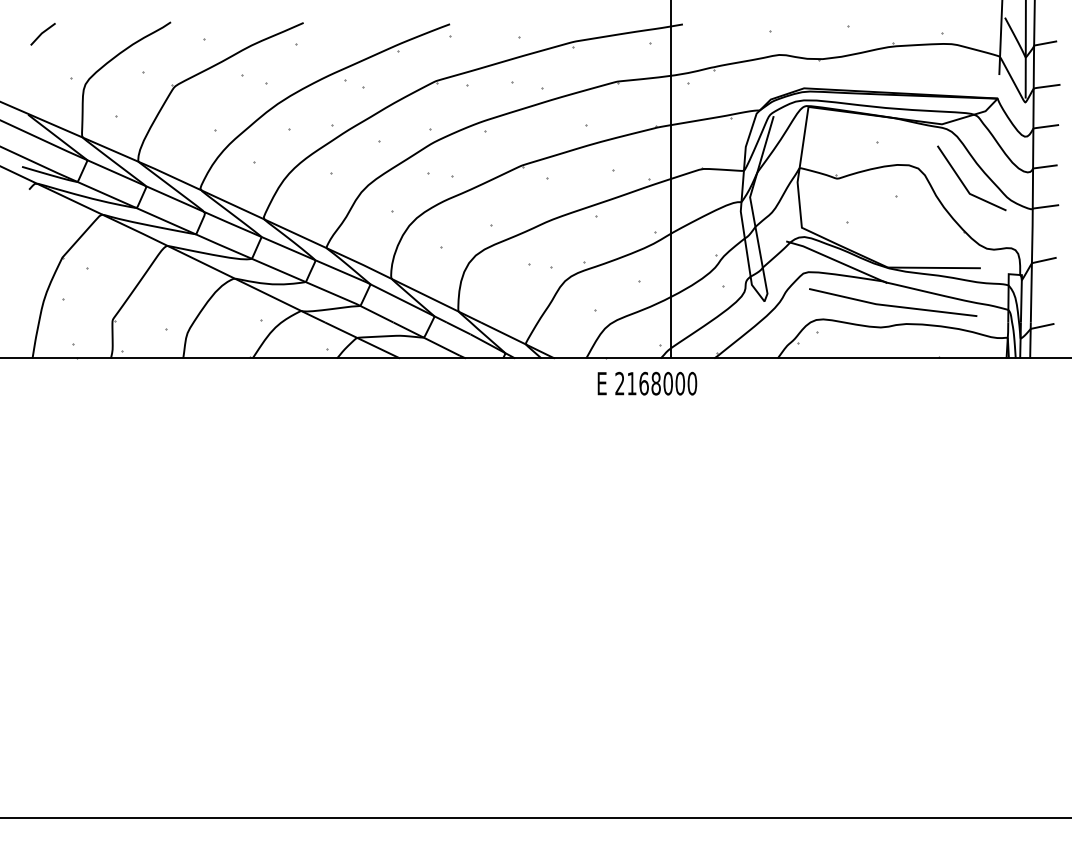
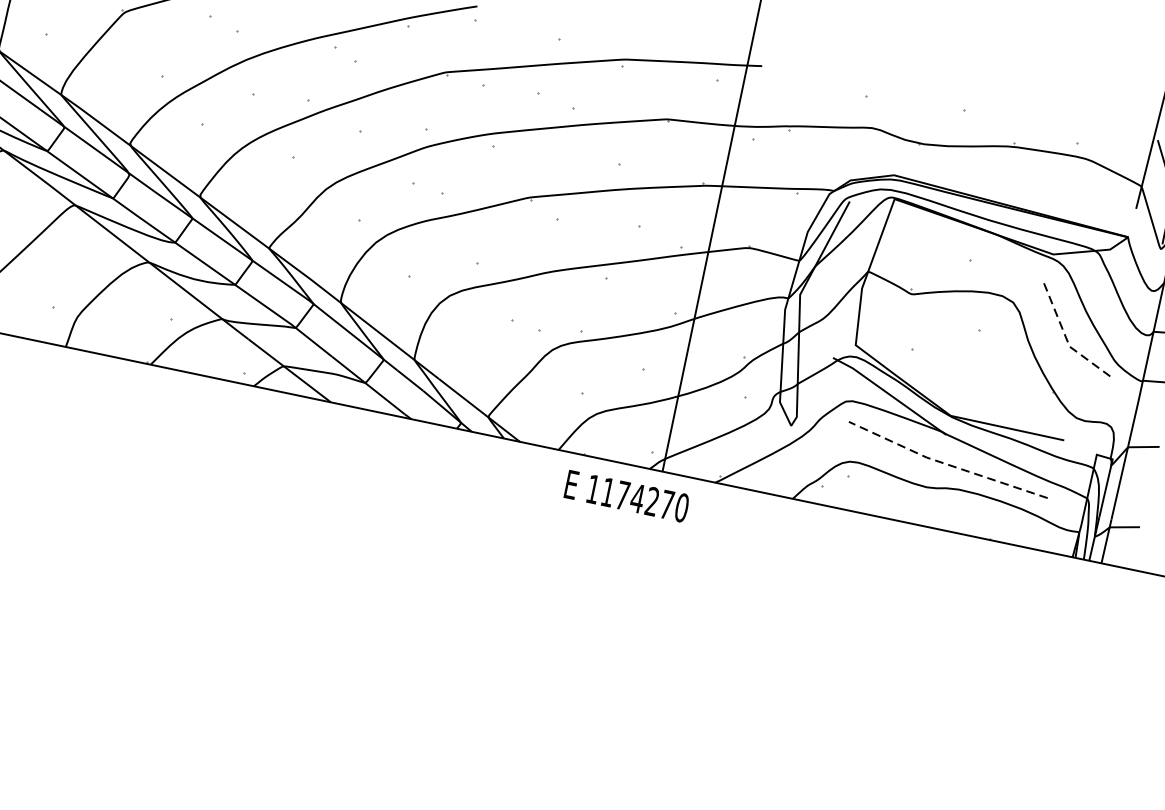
line: (965, 187) -> (1066, 337), solid -> dashed
line: (891, 306) -> (945, 464), solid -> dashed
text: (650, 383) -> (630, 496), 2168000 -> 1174270

